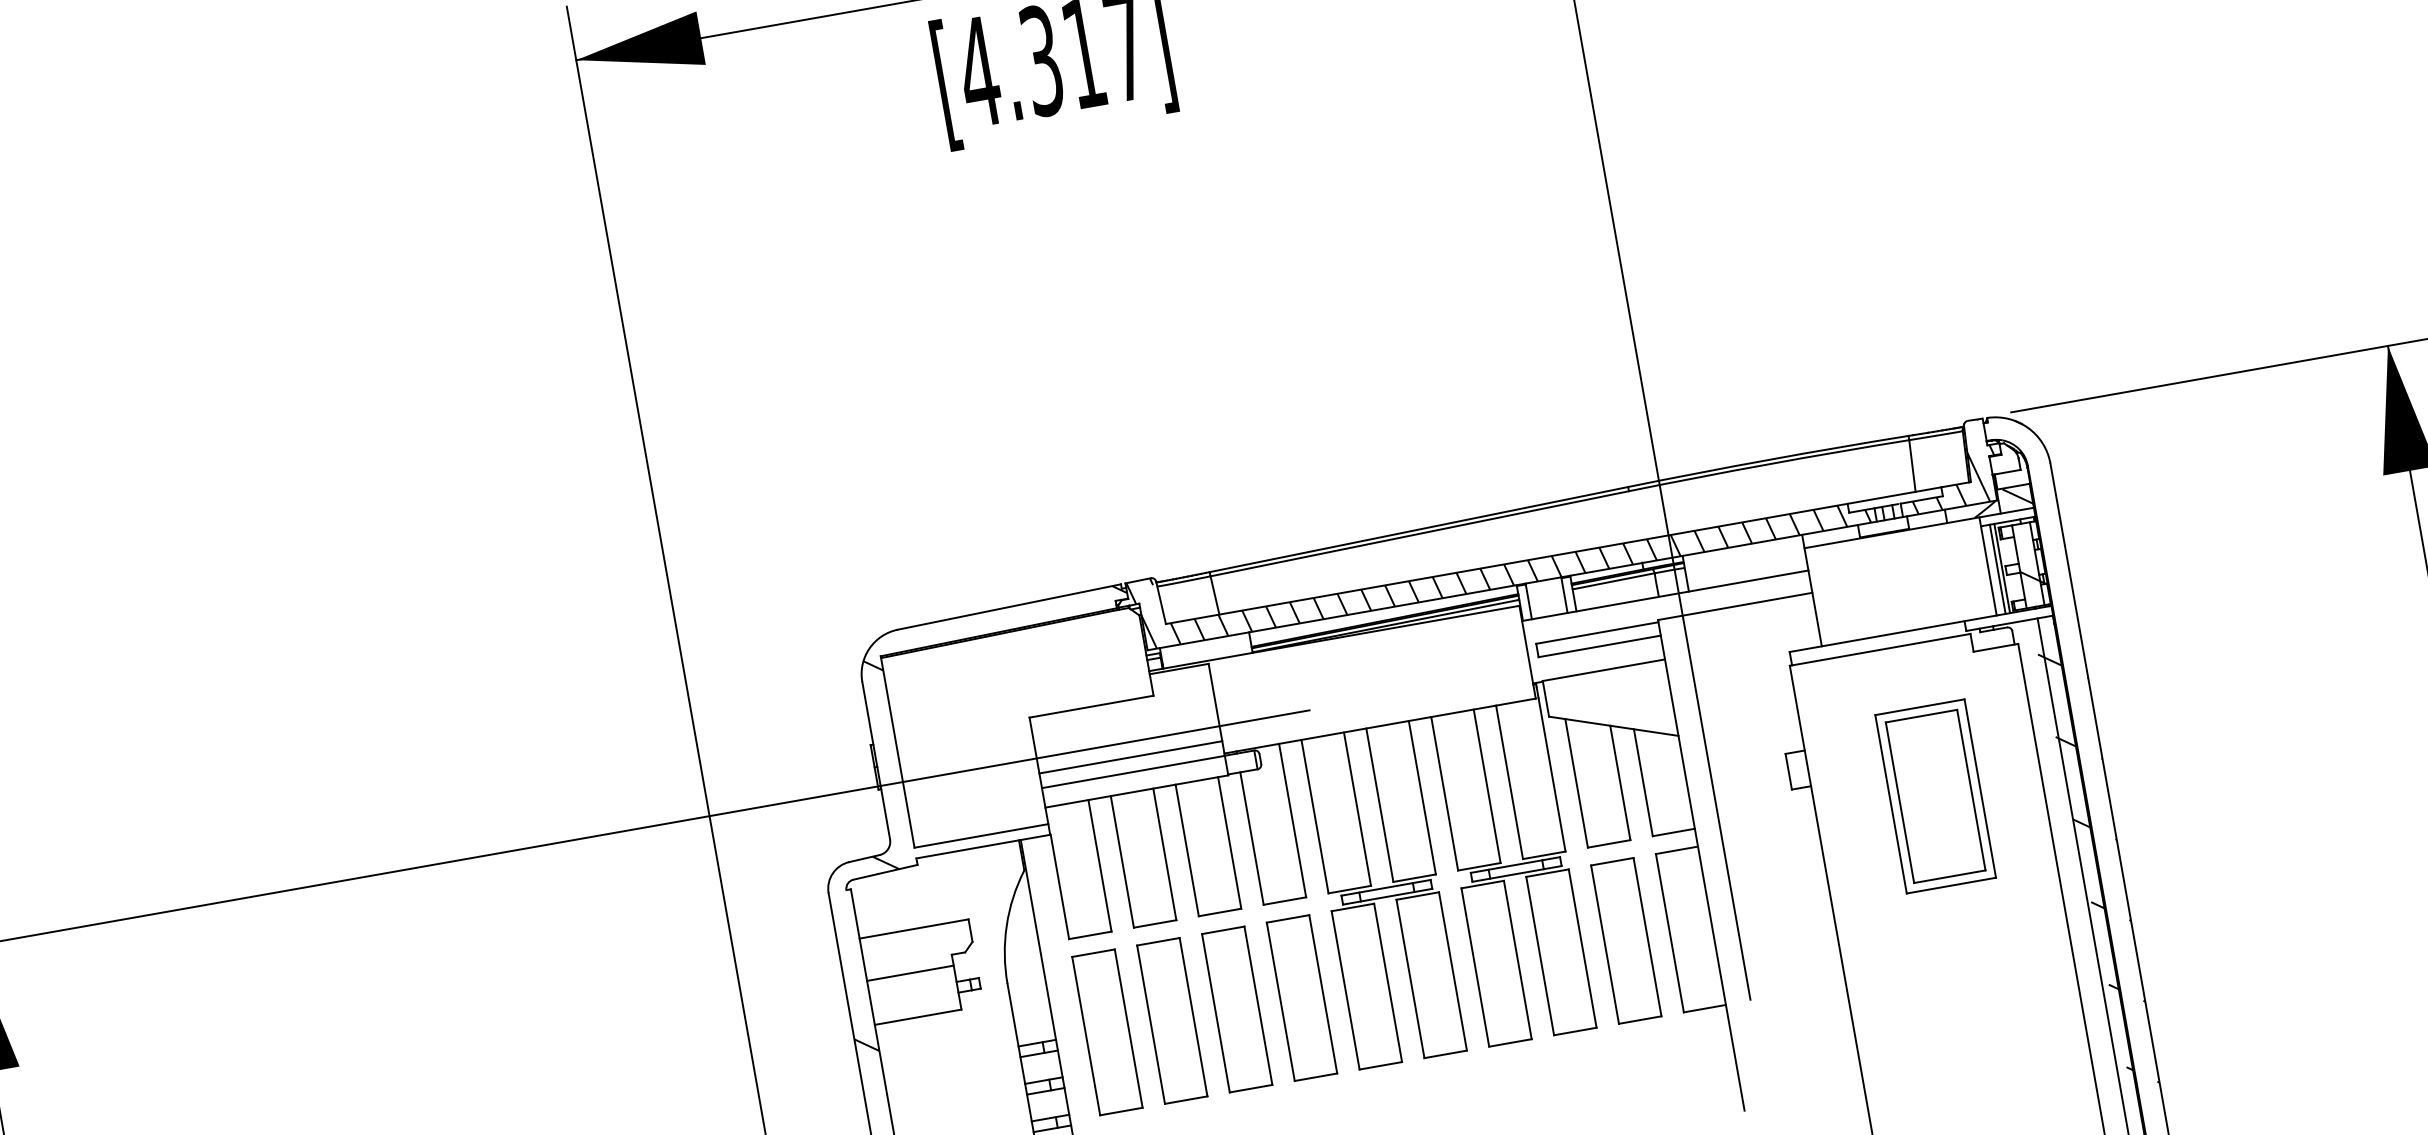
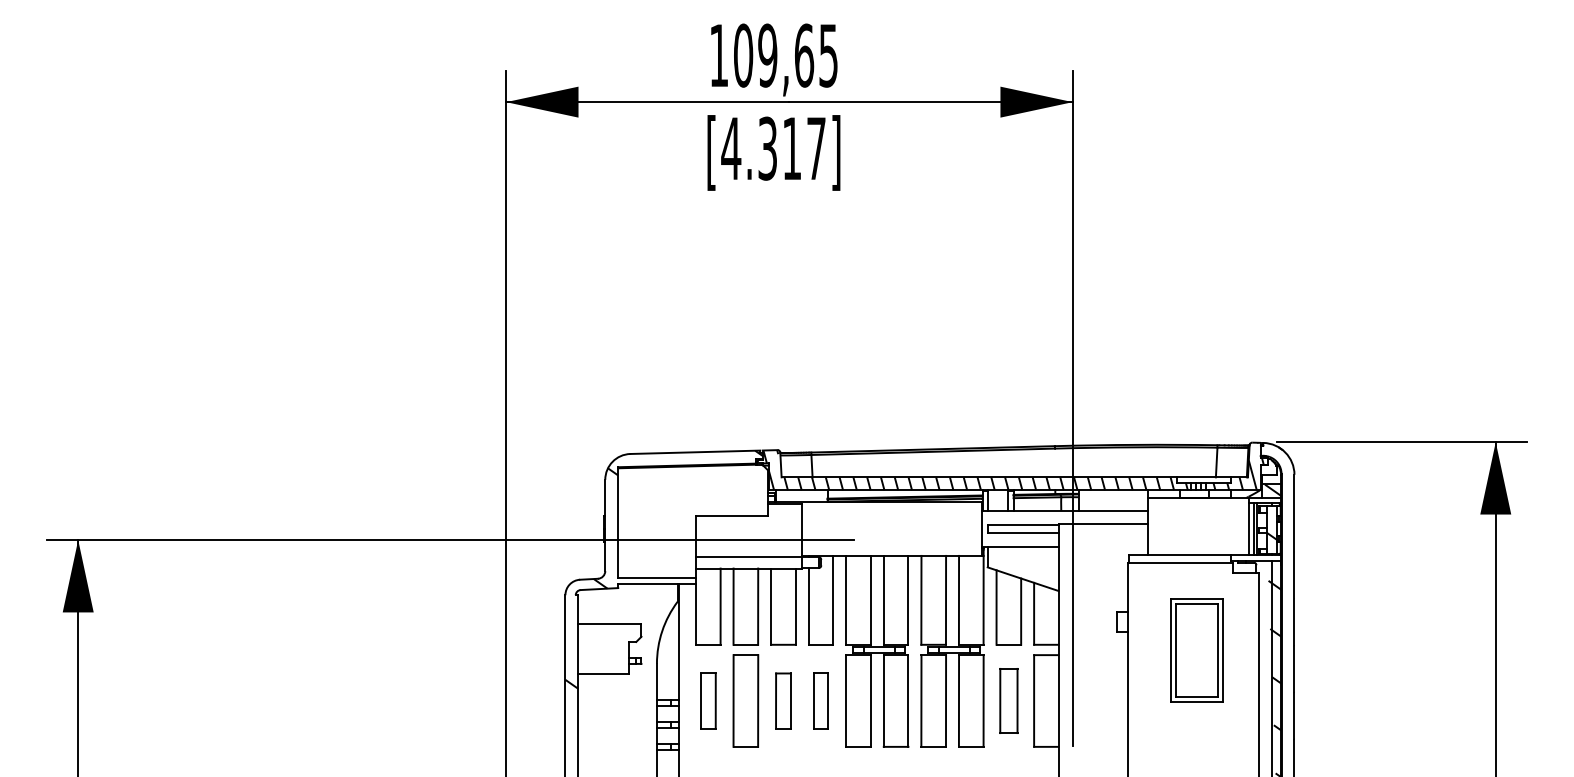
line: (1130, 756) -> (748, 548), removed
part: (1625, 940) -> (1008, 700), size x0.7
line: (910, 973) -> (603, 648), removed
part: (1300, 997) -> (820, 700), size x0.6
part: (1237, 1008) -> (783, 700), size x0.6
part: (1107, 1031) -> (708, 700), size x0.6

